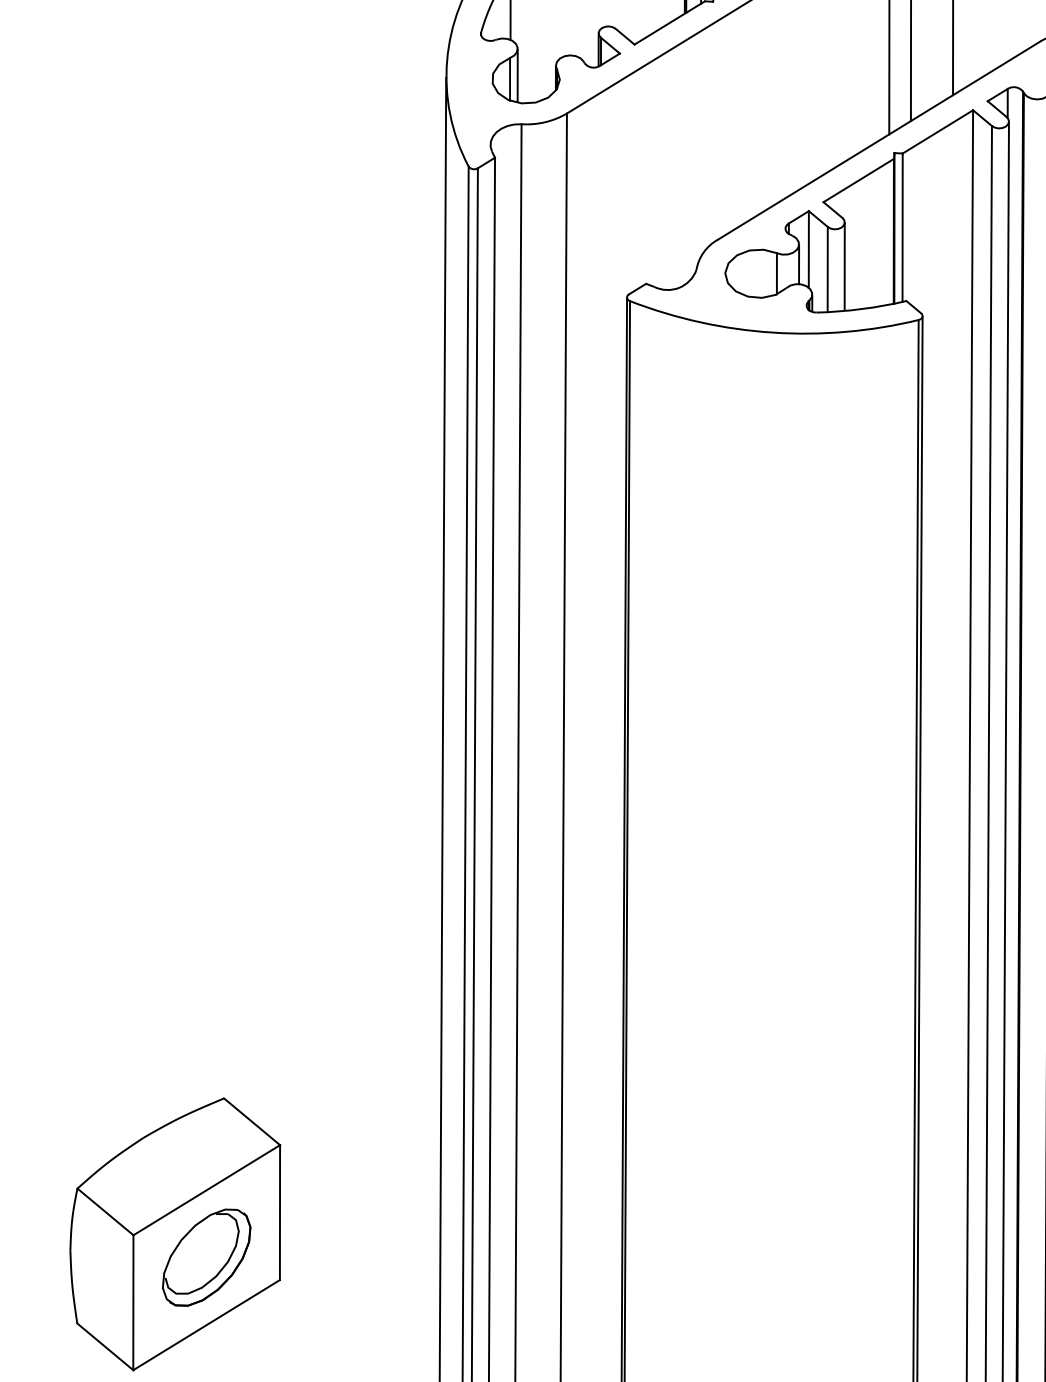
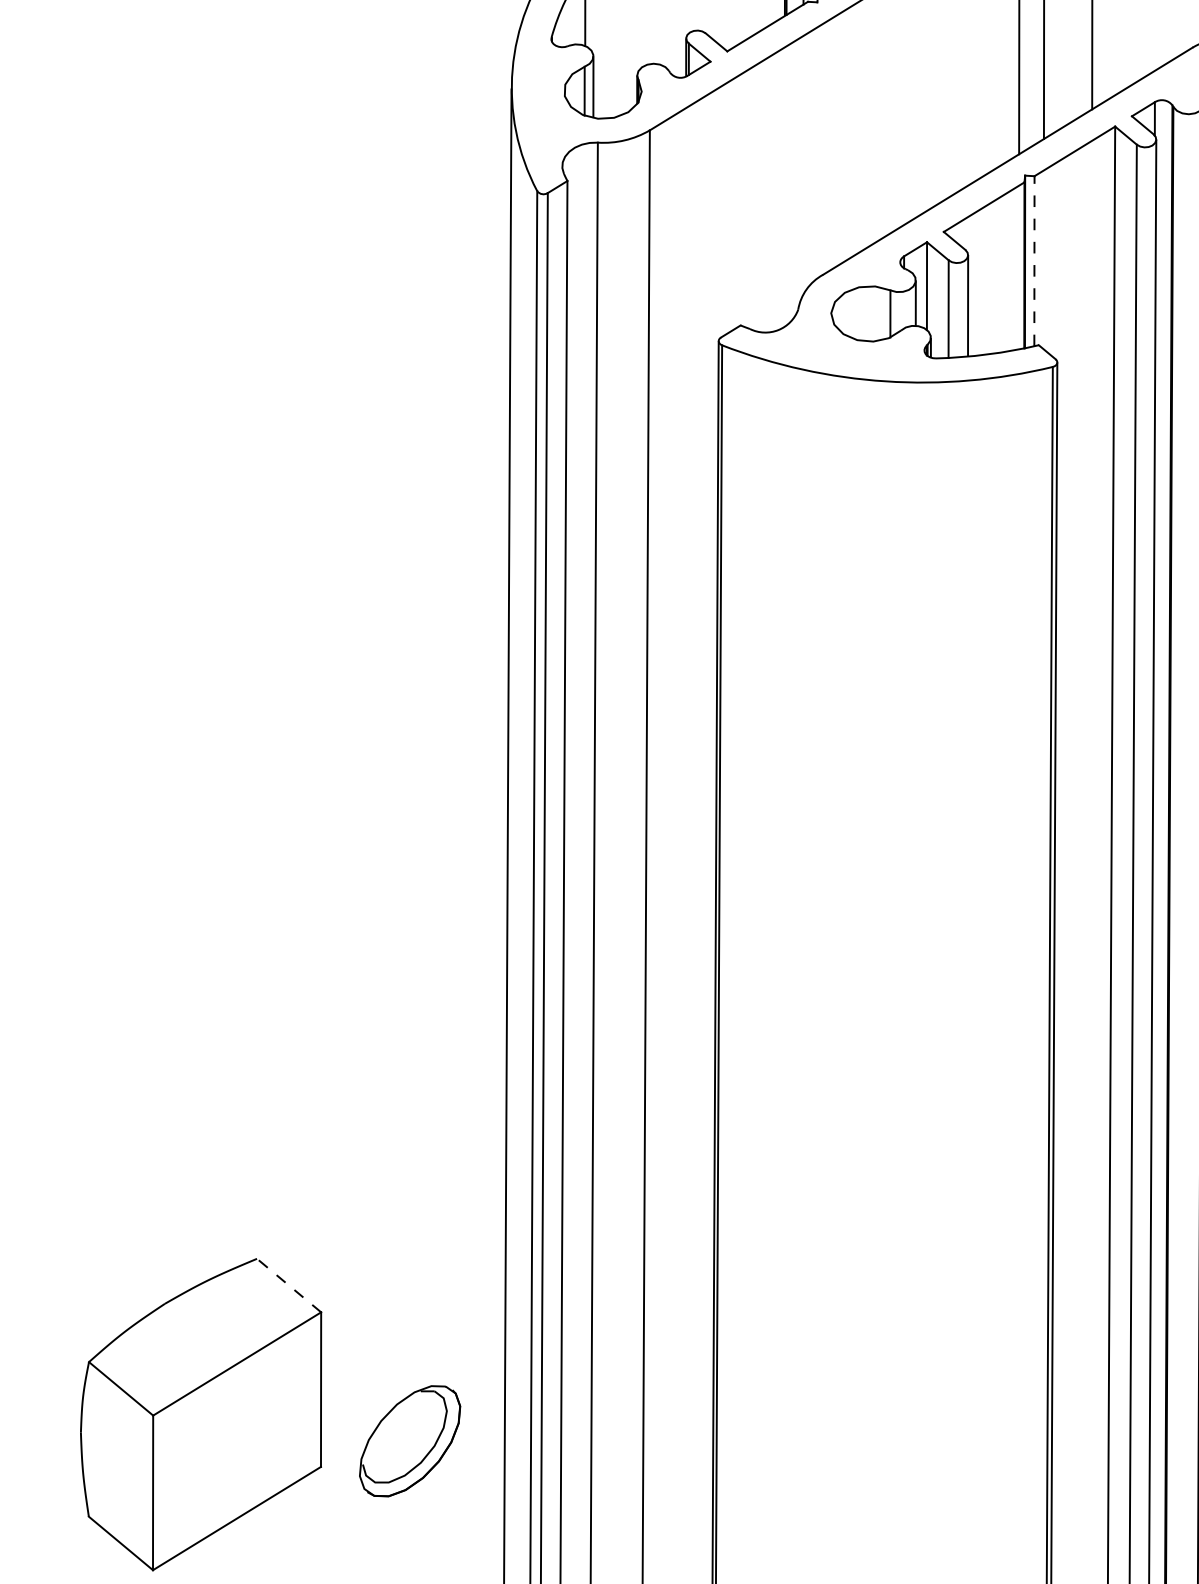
line: (902, 227) -> (1034, 260), solid -> dashed
line: (252, 1121) -> (289, 1285), solid -> dashed
part: (207, 1257) -> (410, 1441), moved

